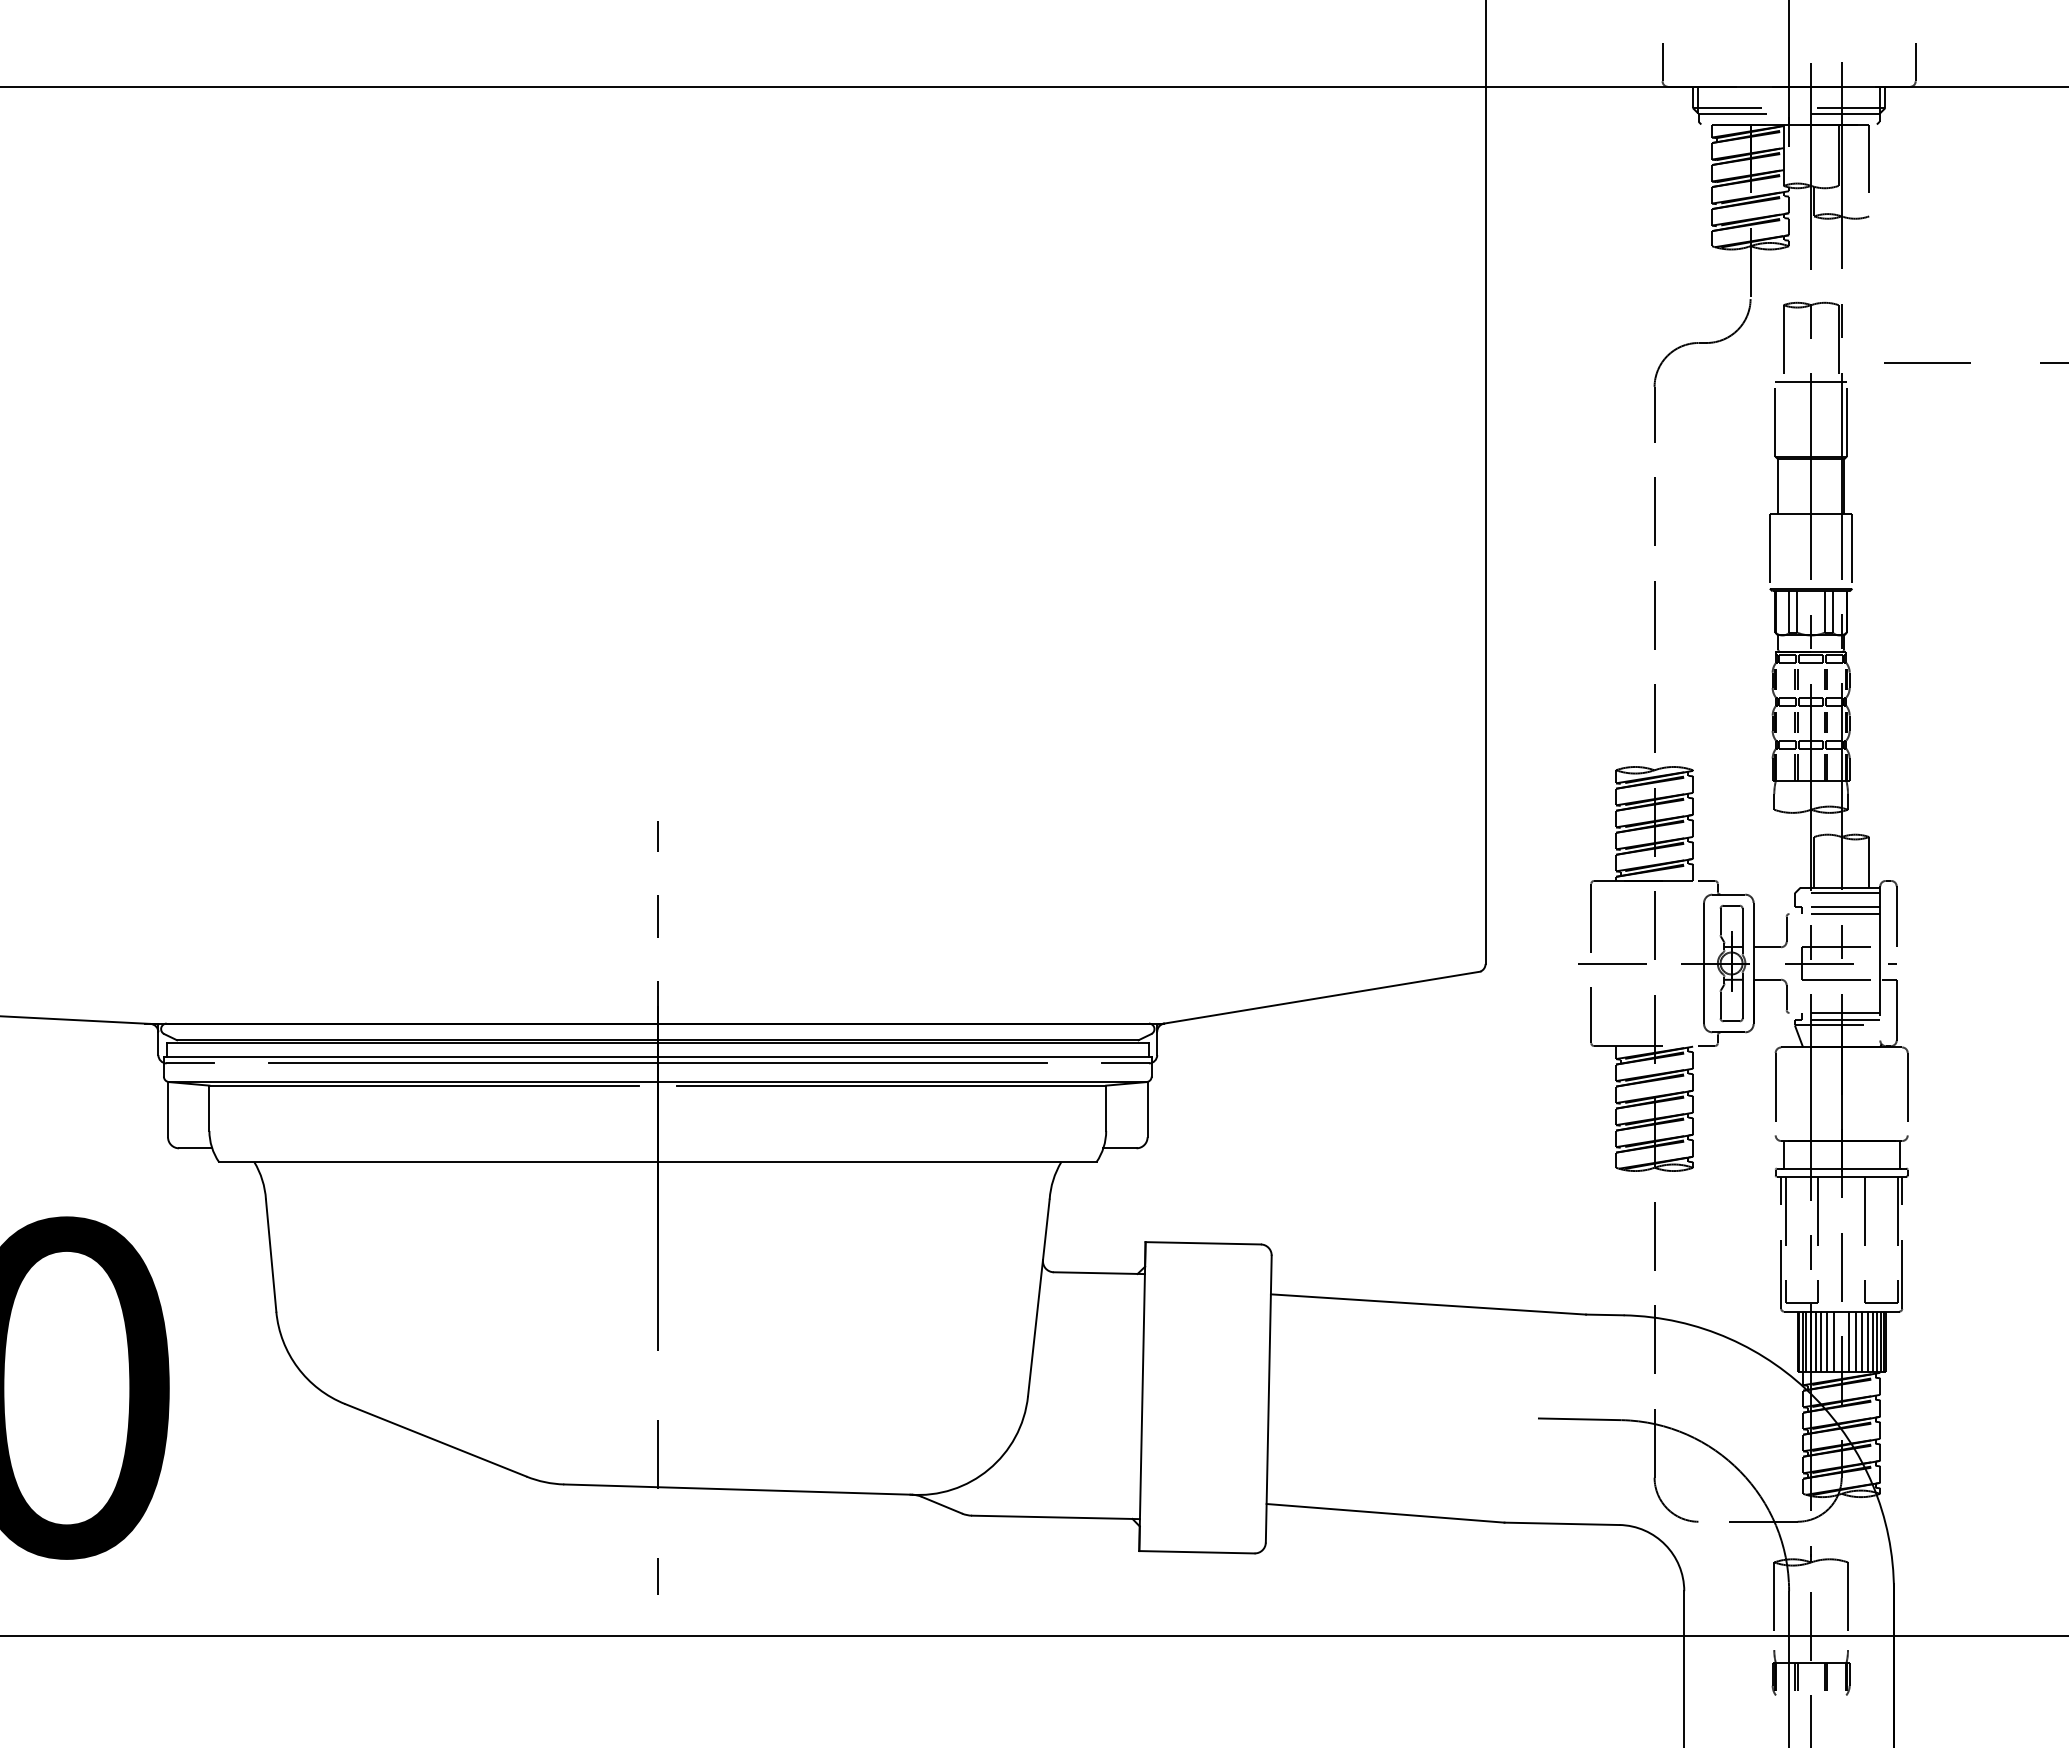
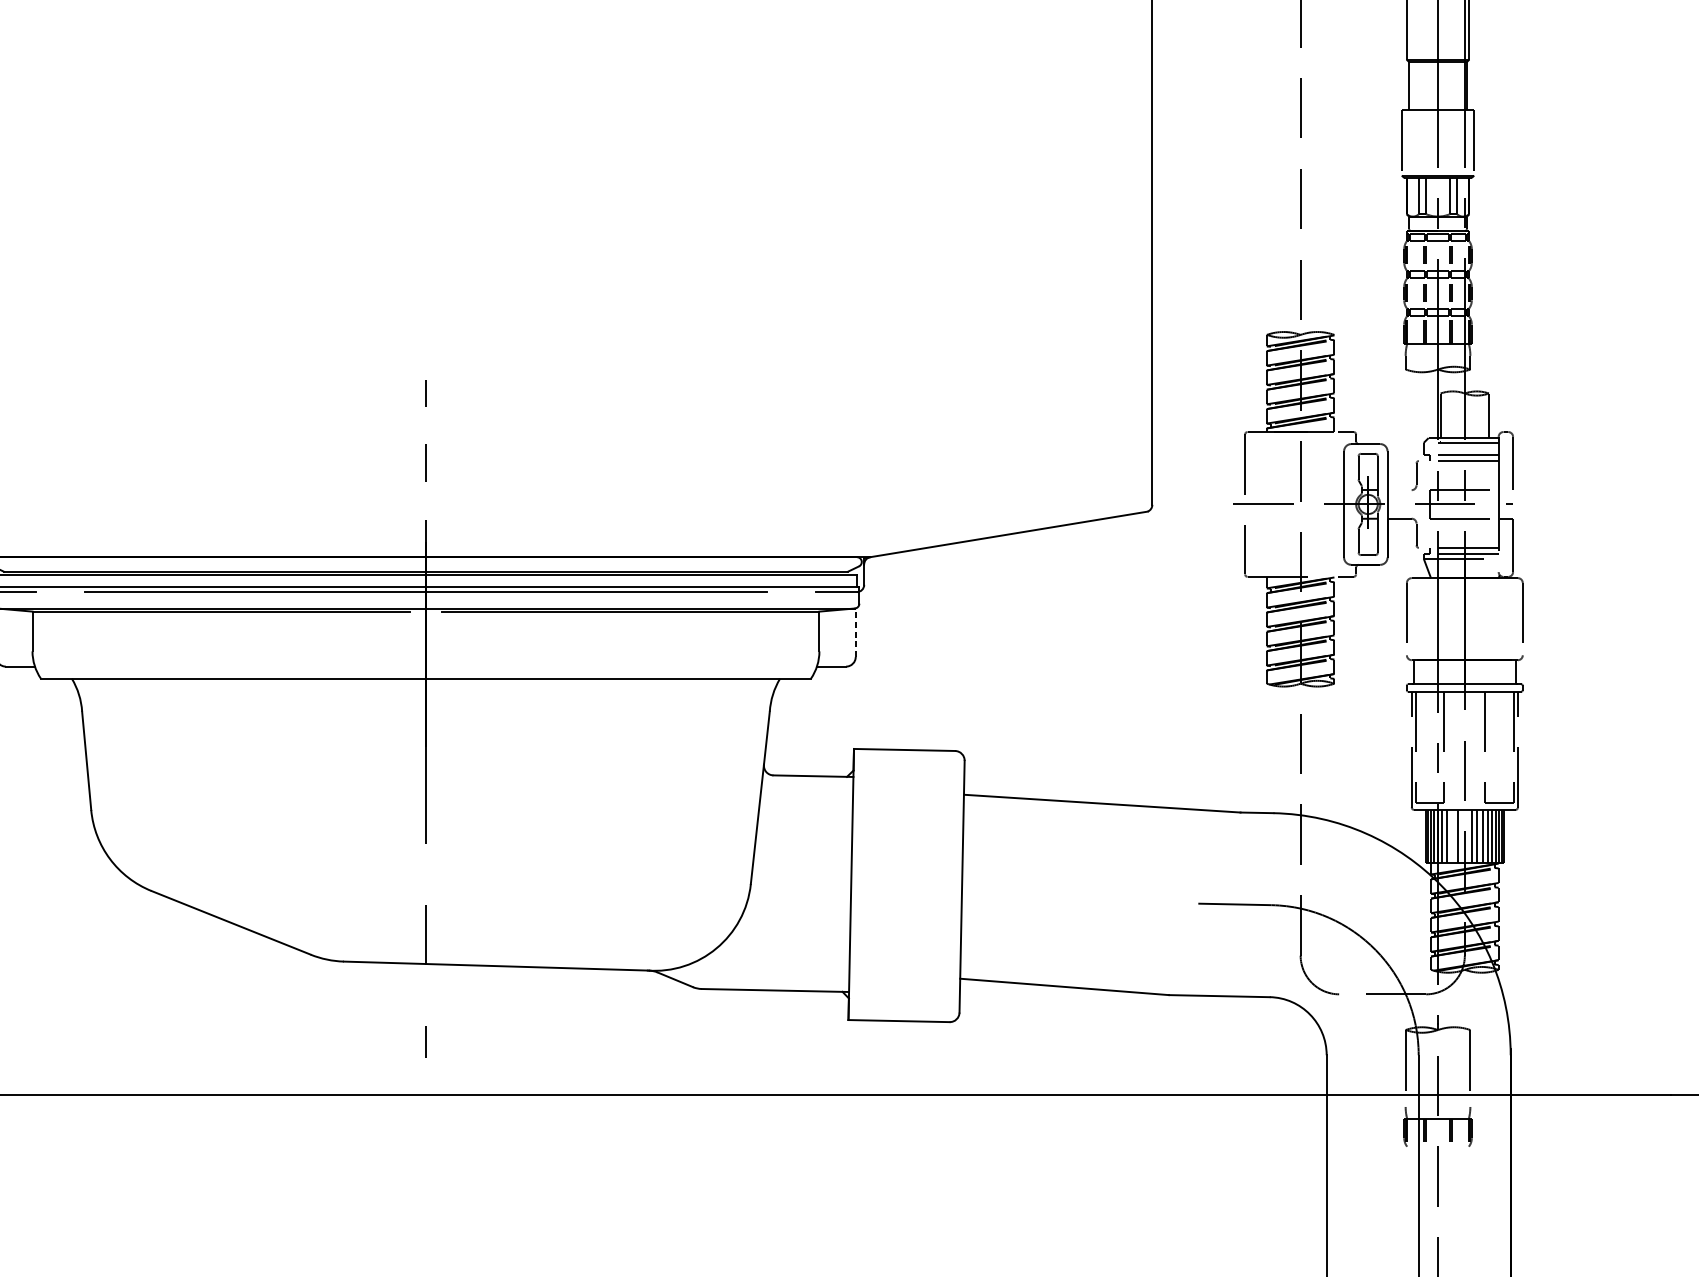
line: (1767, 947) -> (1399, 490), removed
line: (1147, 1109) -> (855, 632), solid -> dashed
line: (1827, 1341) -> (1452, 836), removed

